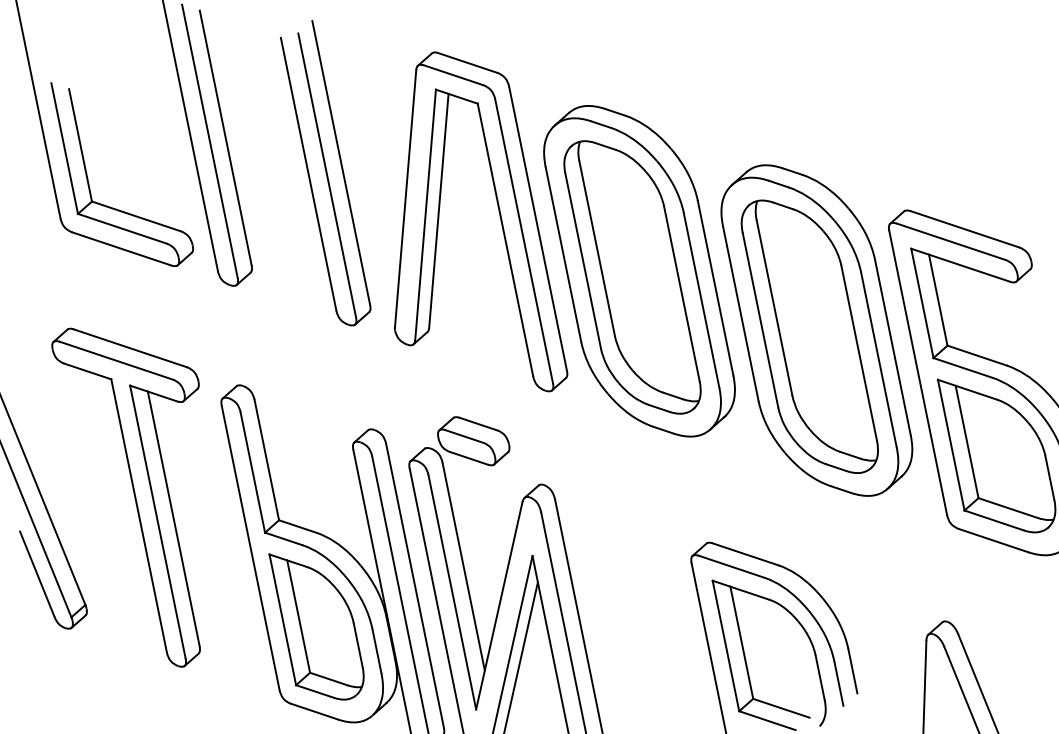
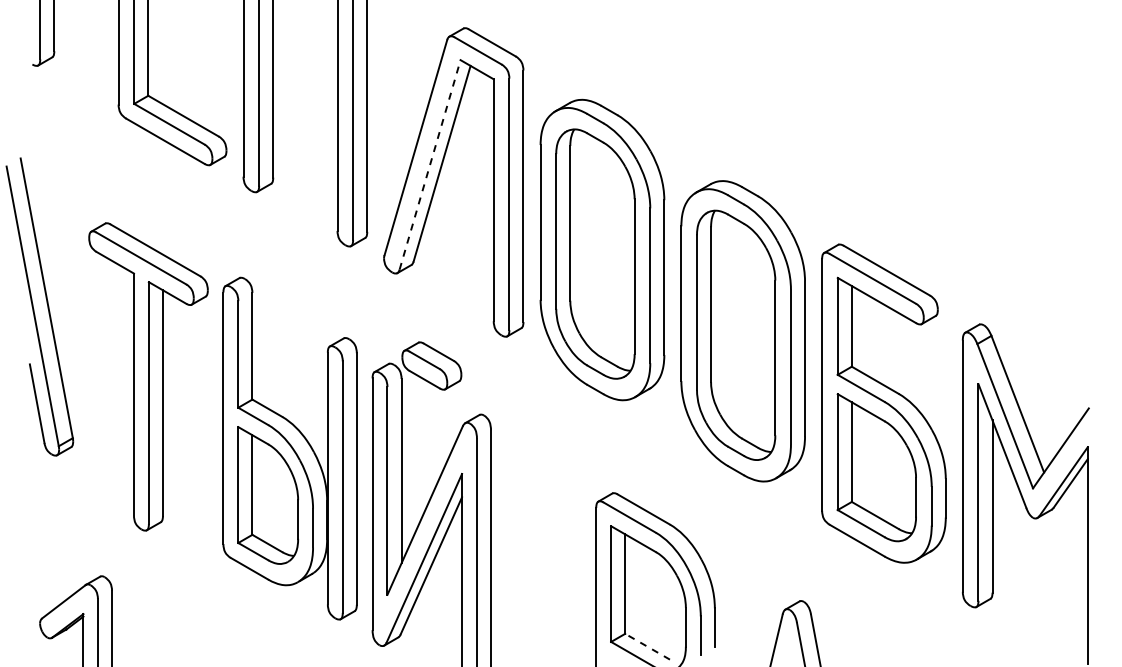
line: (425, 214) -> (430, 164), solid -> dashed
part: (151, 492) -> (148, 376), moved
line: (781, 708) -> (647, 646), solid -> dashed

